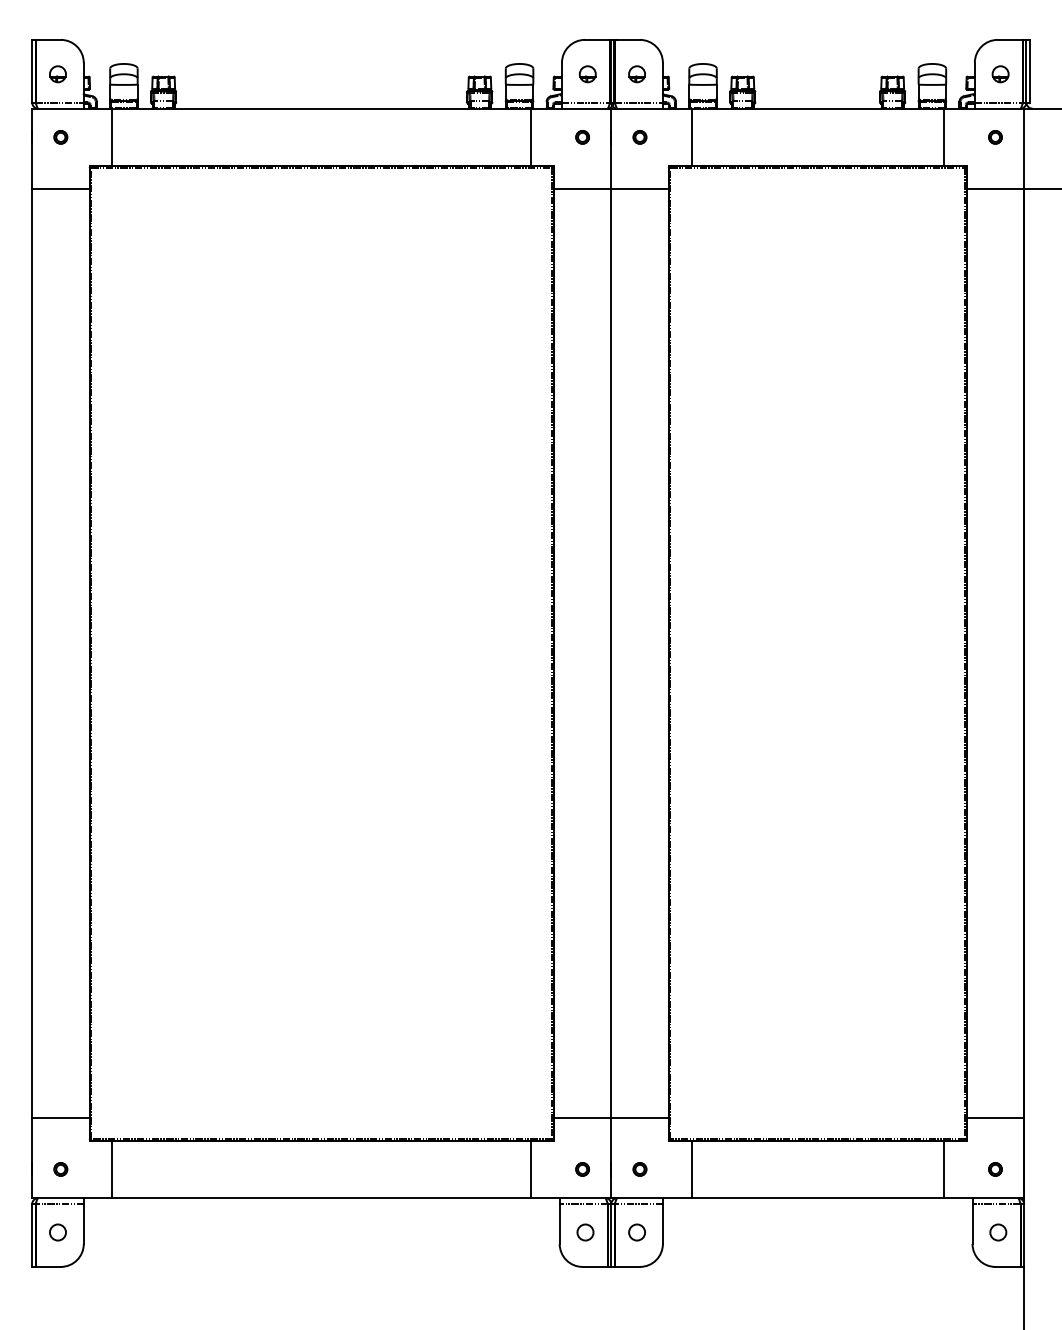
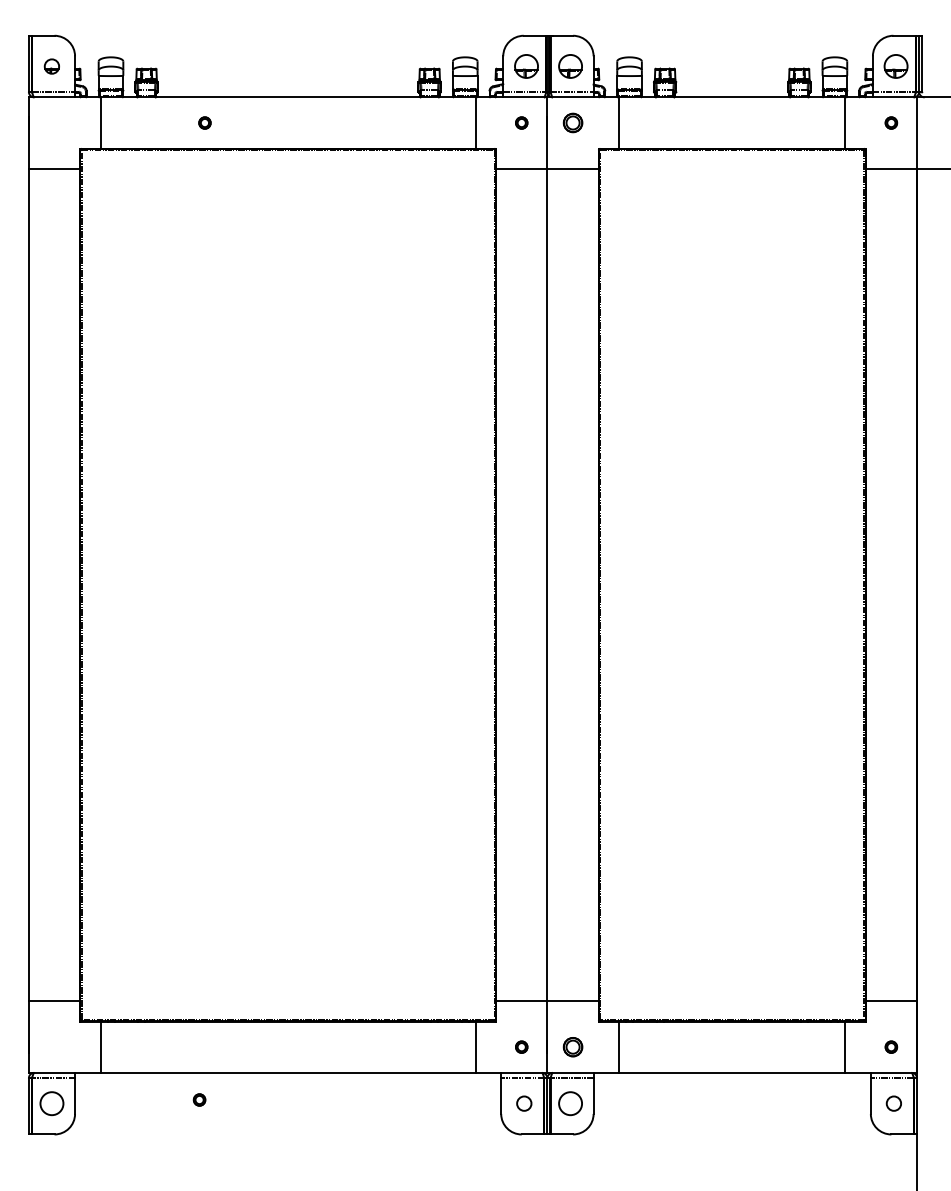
part: (587, 74) -> (526, 66), size x1.6
part: (636, 74) -> (569, 66), size x1.6
part: (1000, 74) -> (895, 66), size x1.6
part: (60, 137) -> (204, 123), moved
part: (639, 137) -> (572, 123), size x1.6
part: (60, 1169) -> (199, 1100), moved
part: (639, 1169) -> (572, 1047), size x1.6
circle: (57, 1232) -> (51, 1103), size x1.6
circle: (636, 1232) -> (569, 1103), size x1.6

